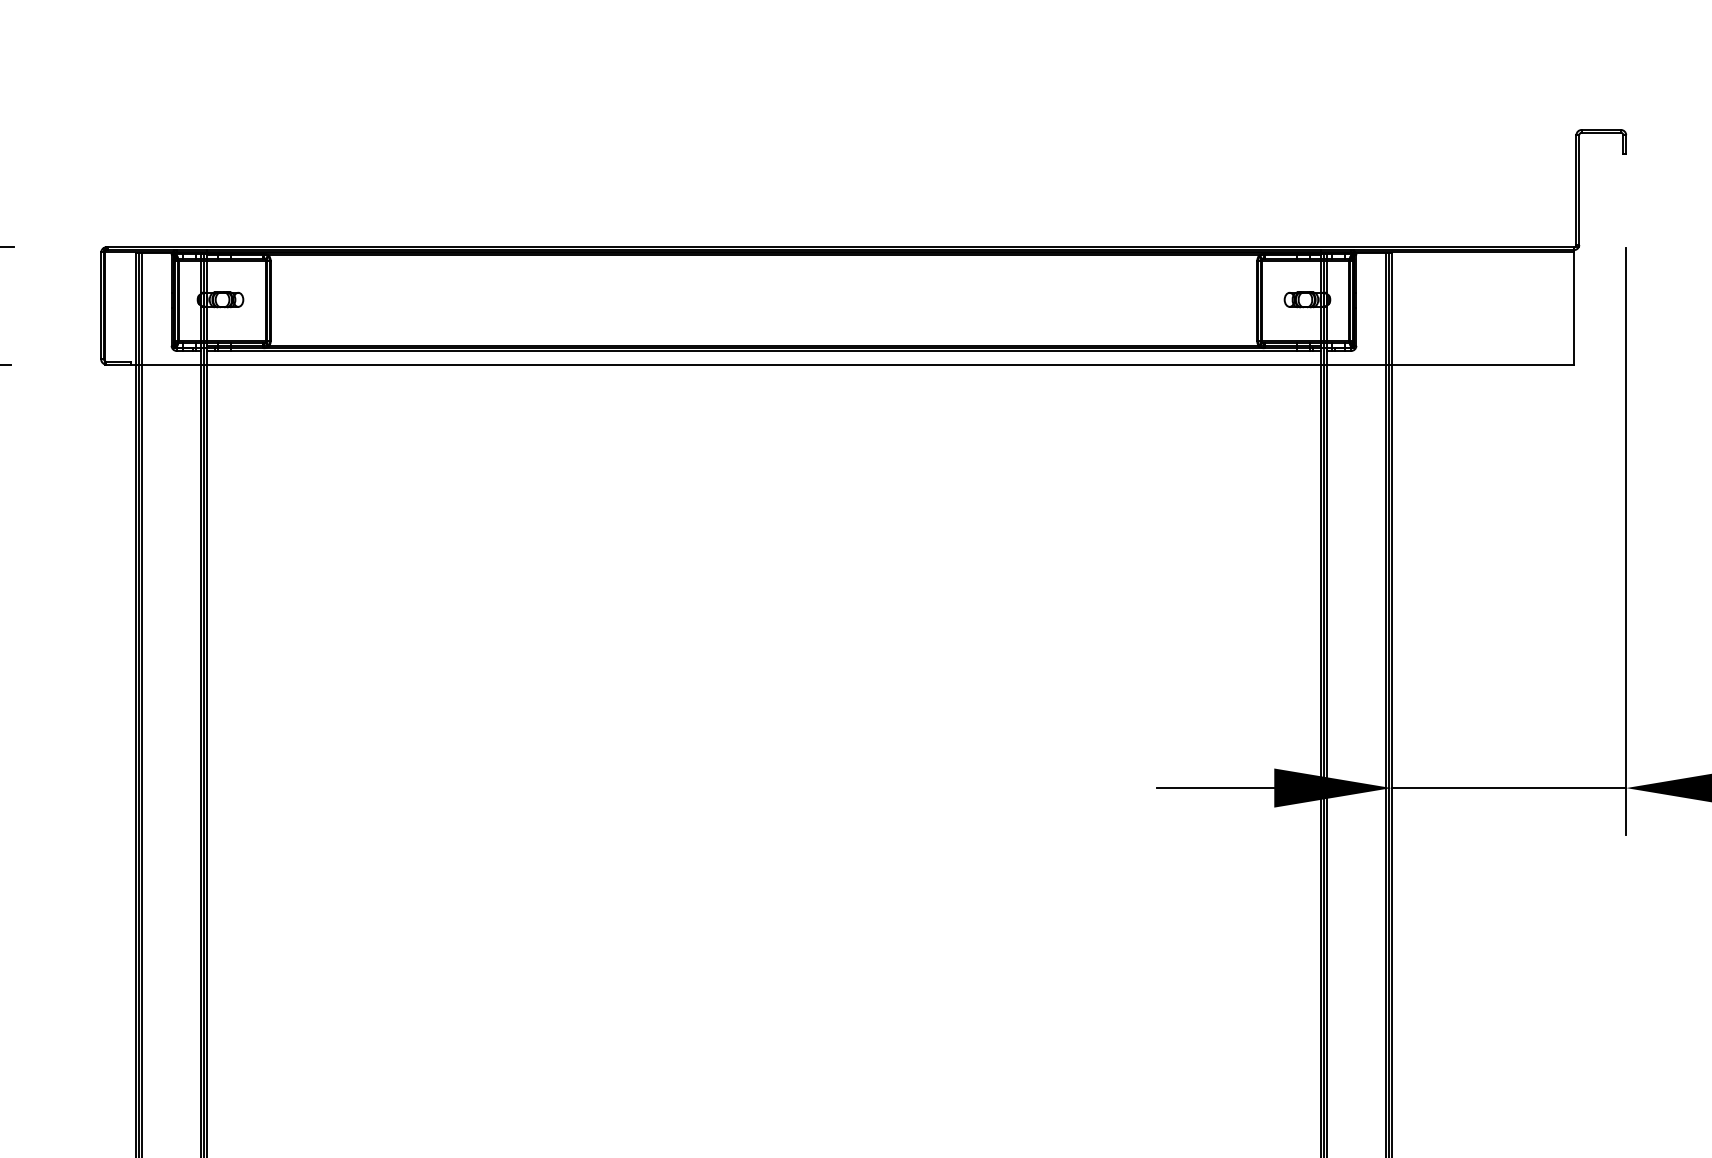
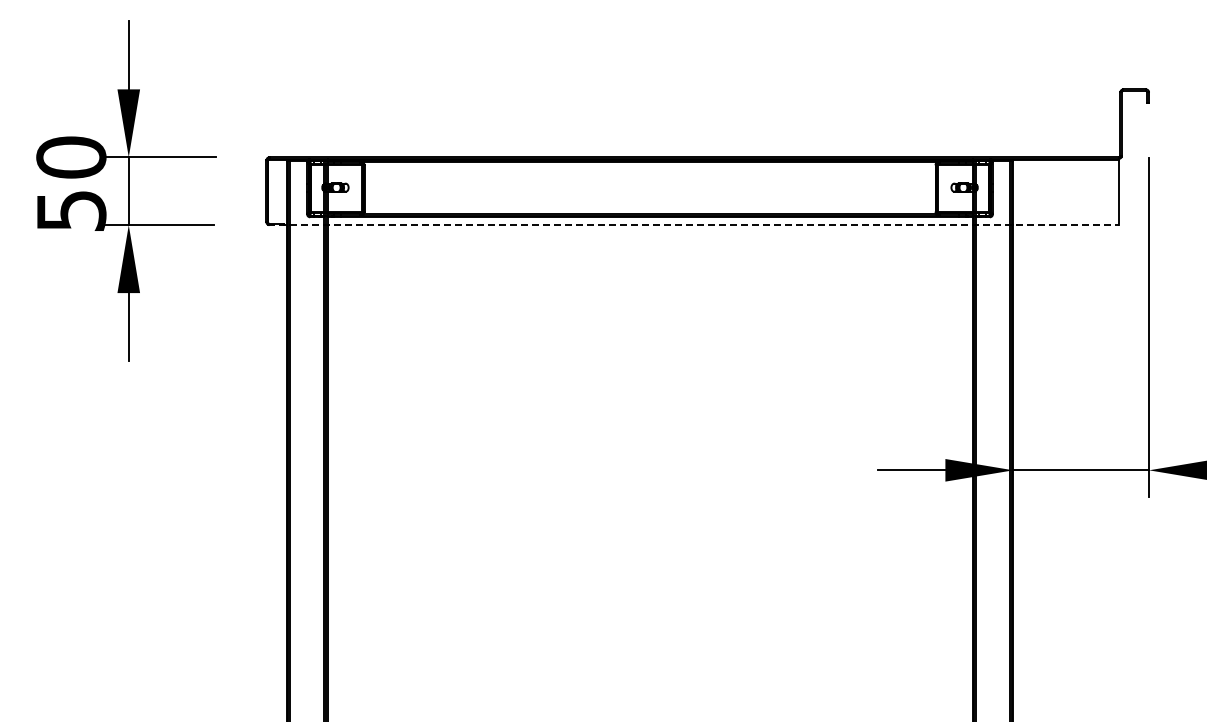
line: (840, 365) -> (694, 225), solid -> dashed

